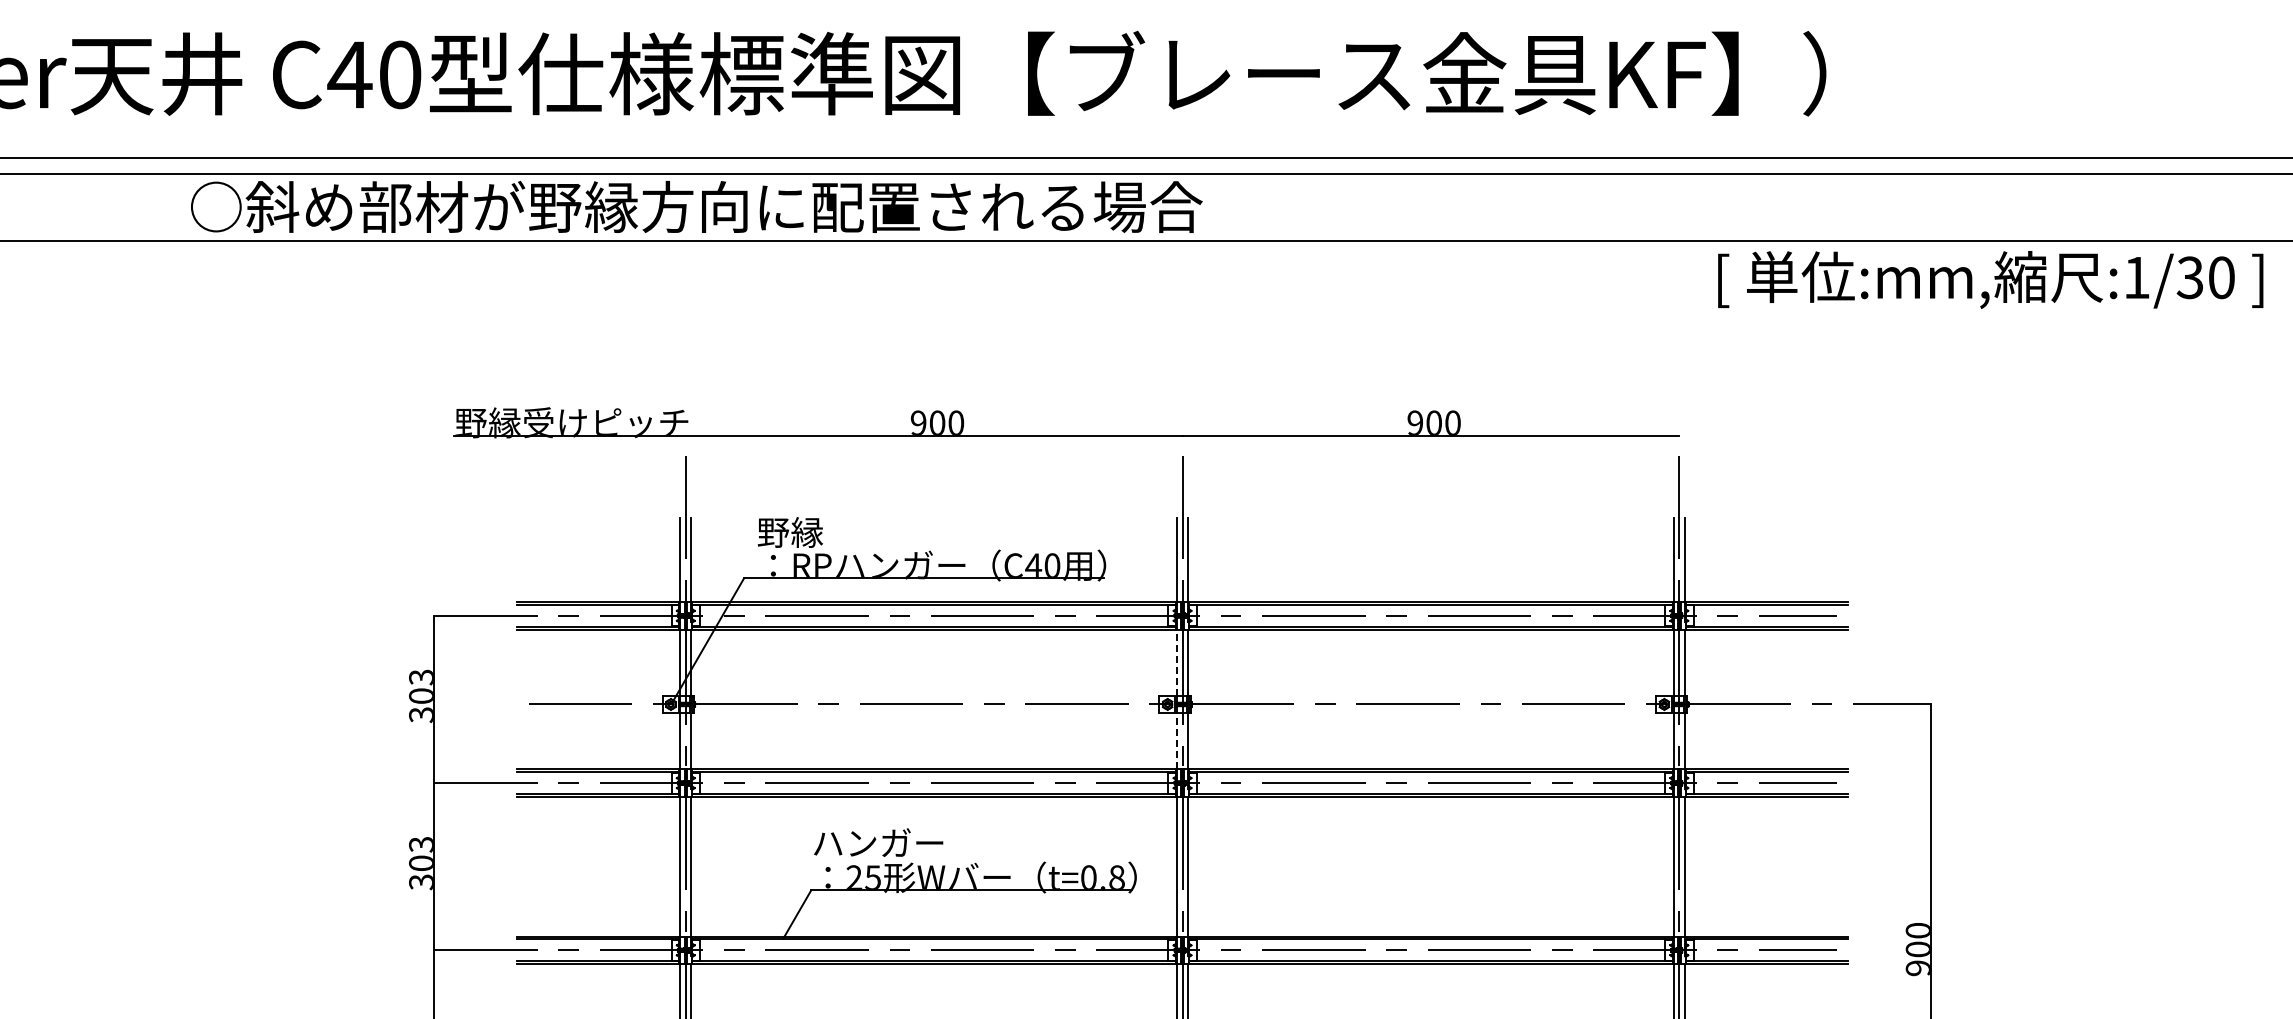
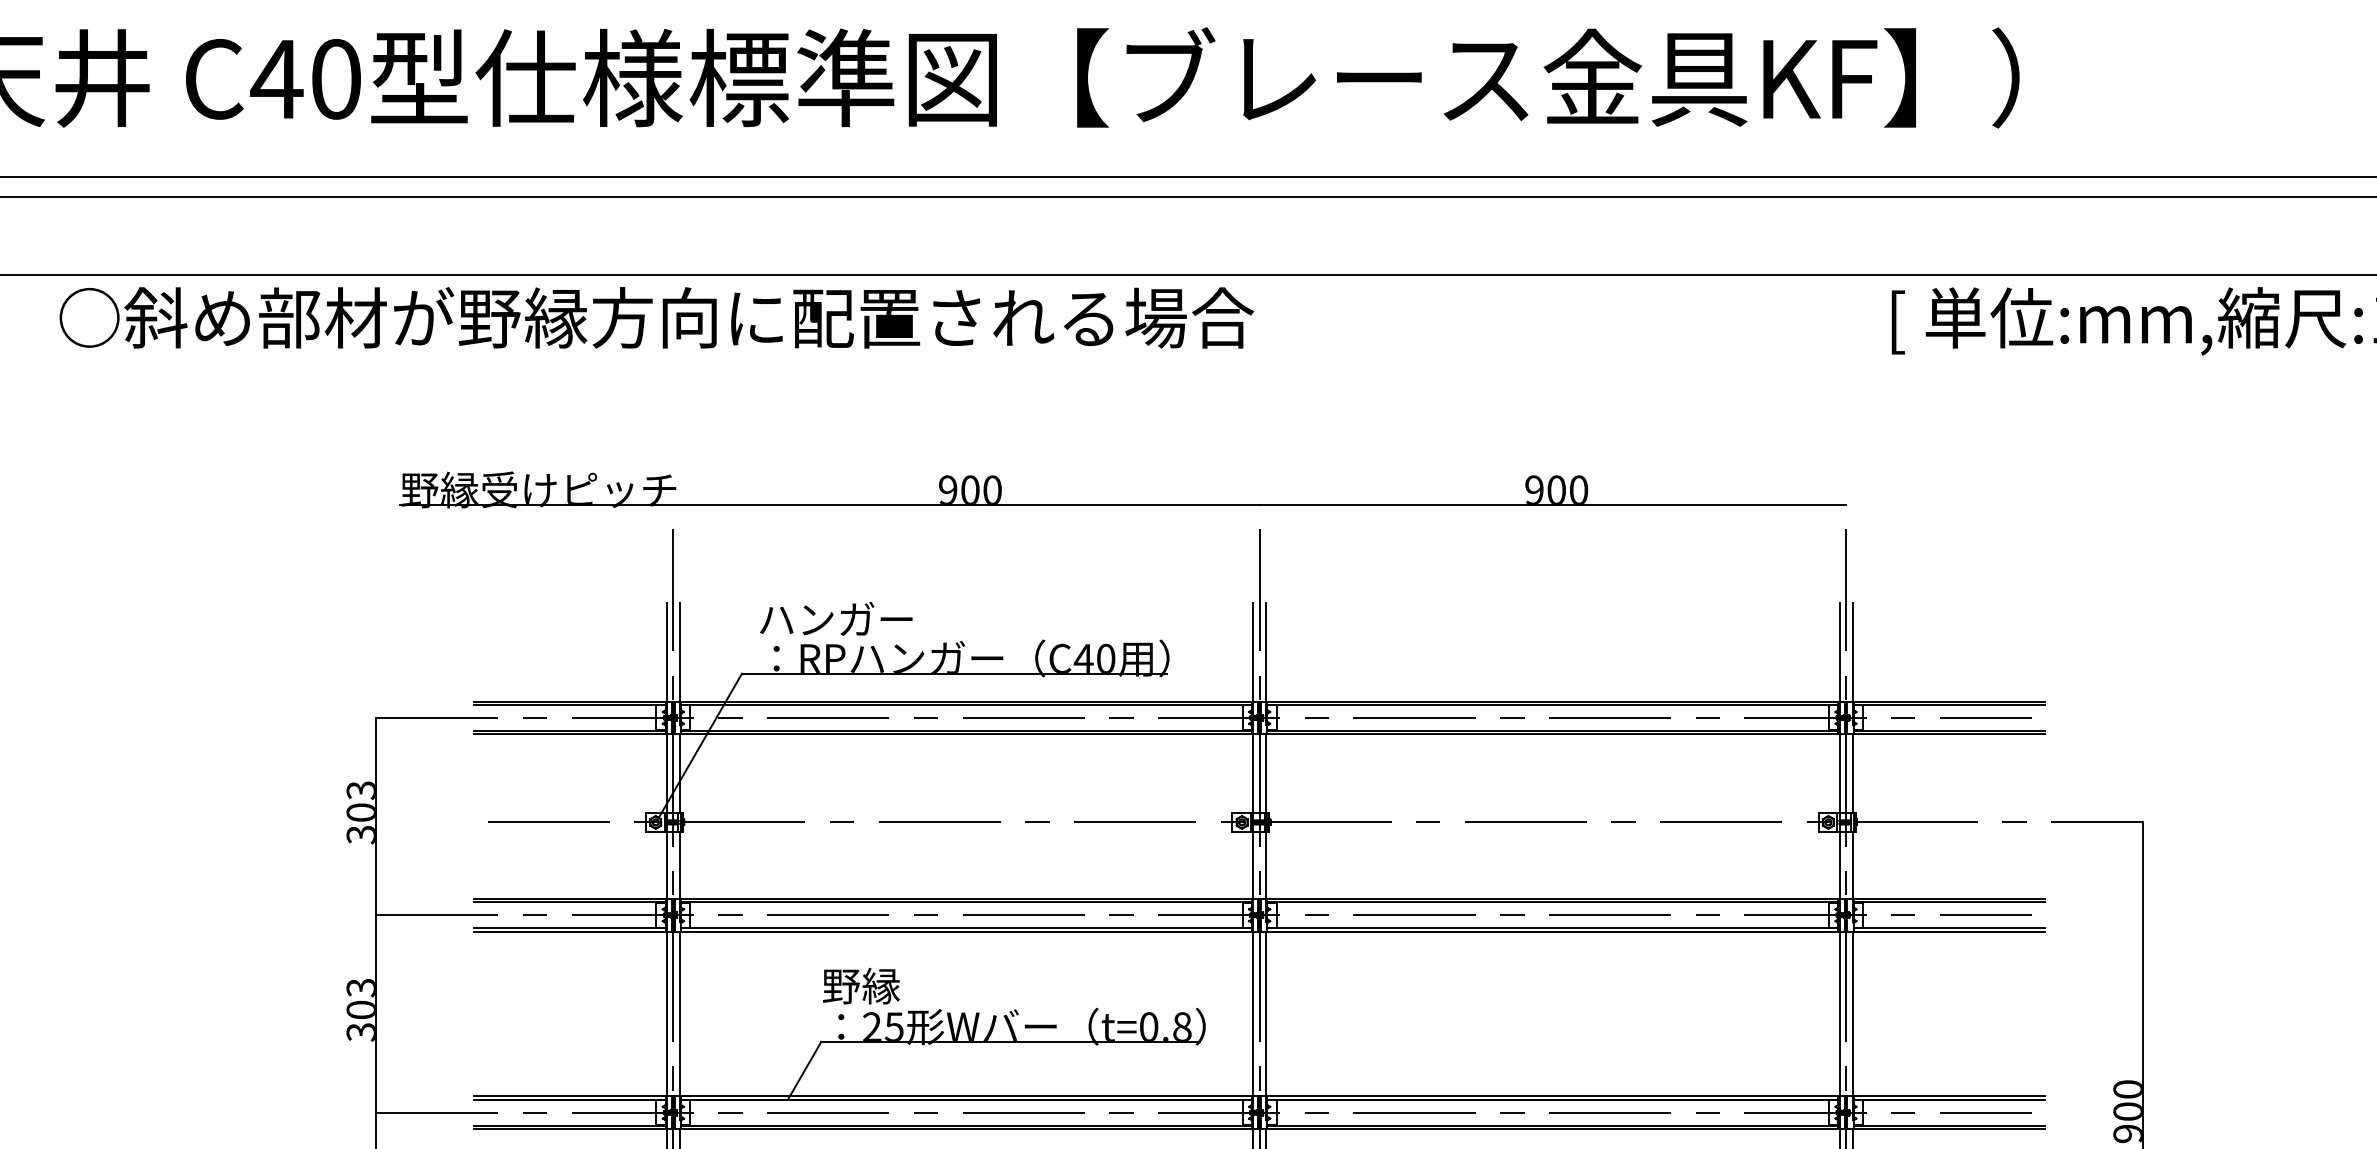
text: (696, 206) -> (656, 317), moved
text: (822, 532) -> (834, 619), 野縁 -> ハンガー
line: (1177, 662) -> (1253, 772), dashed -> solid
line: (1177, 740) -> (1253, 864), dashed -> solid
text: (877, 842) -> (899, 985), ハンガー -> 野縁

